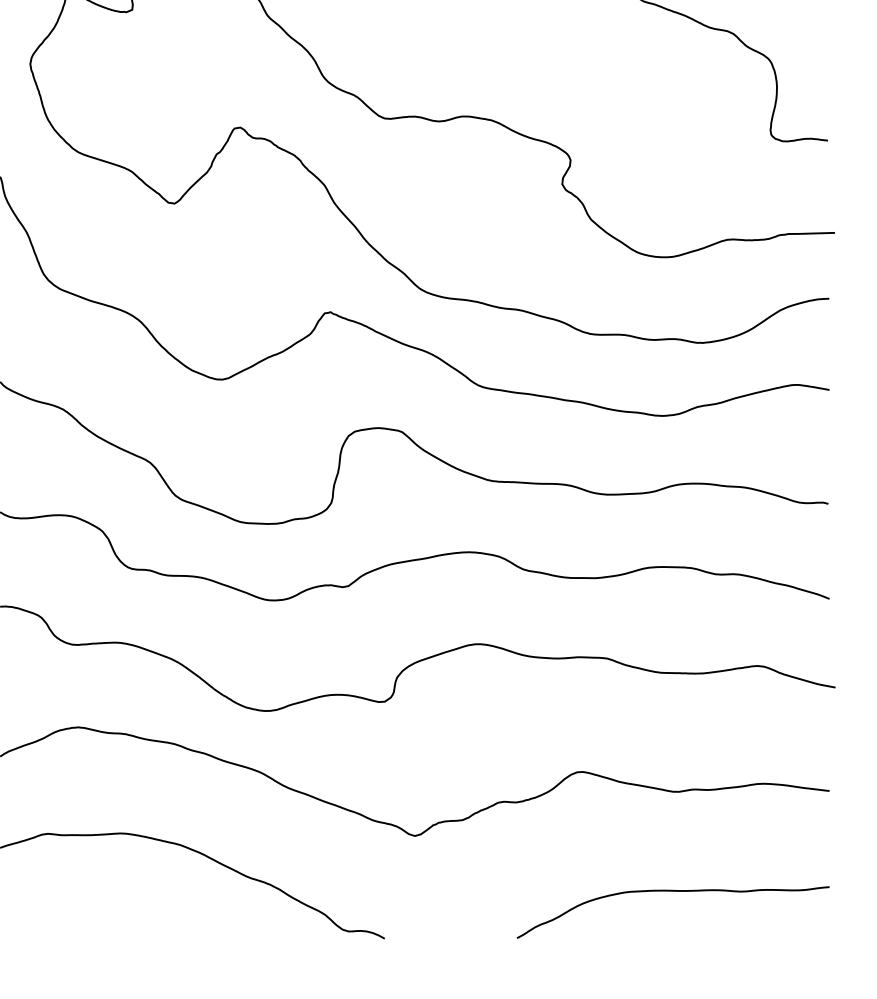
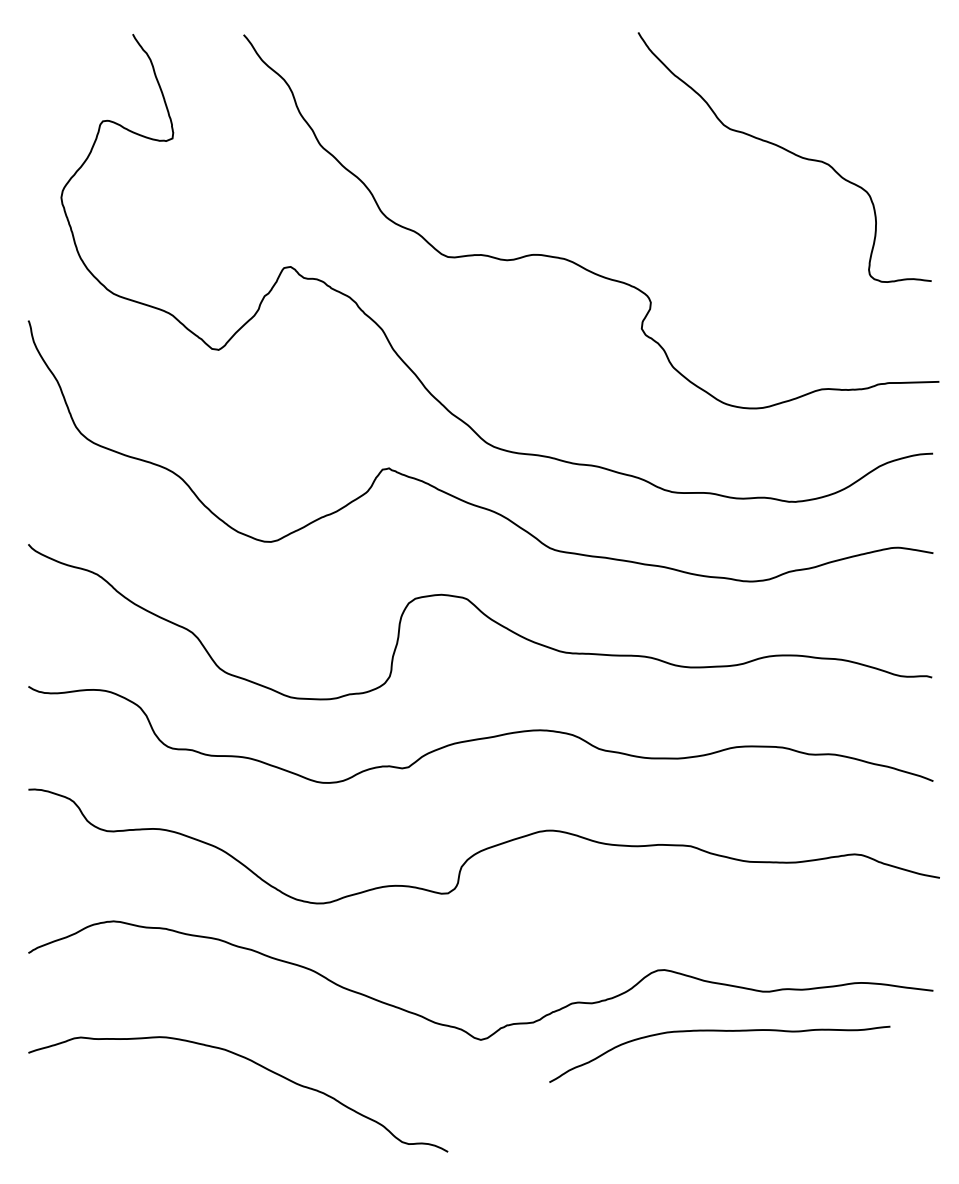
curve: (672, 891) -> (719, 1031), moved

